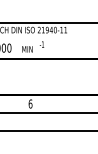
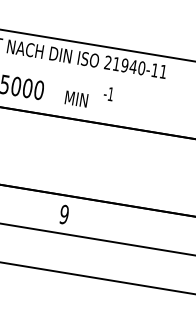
text: (30, 103) -> (64, 213), 6 -> 9

